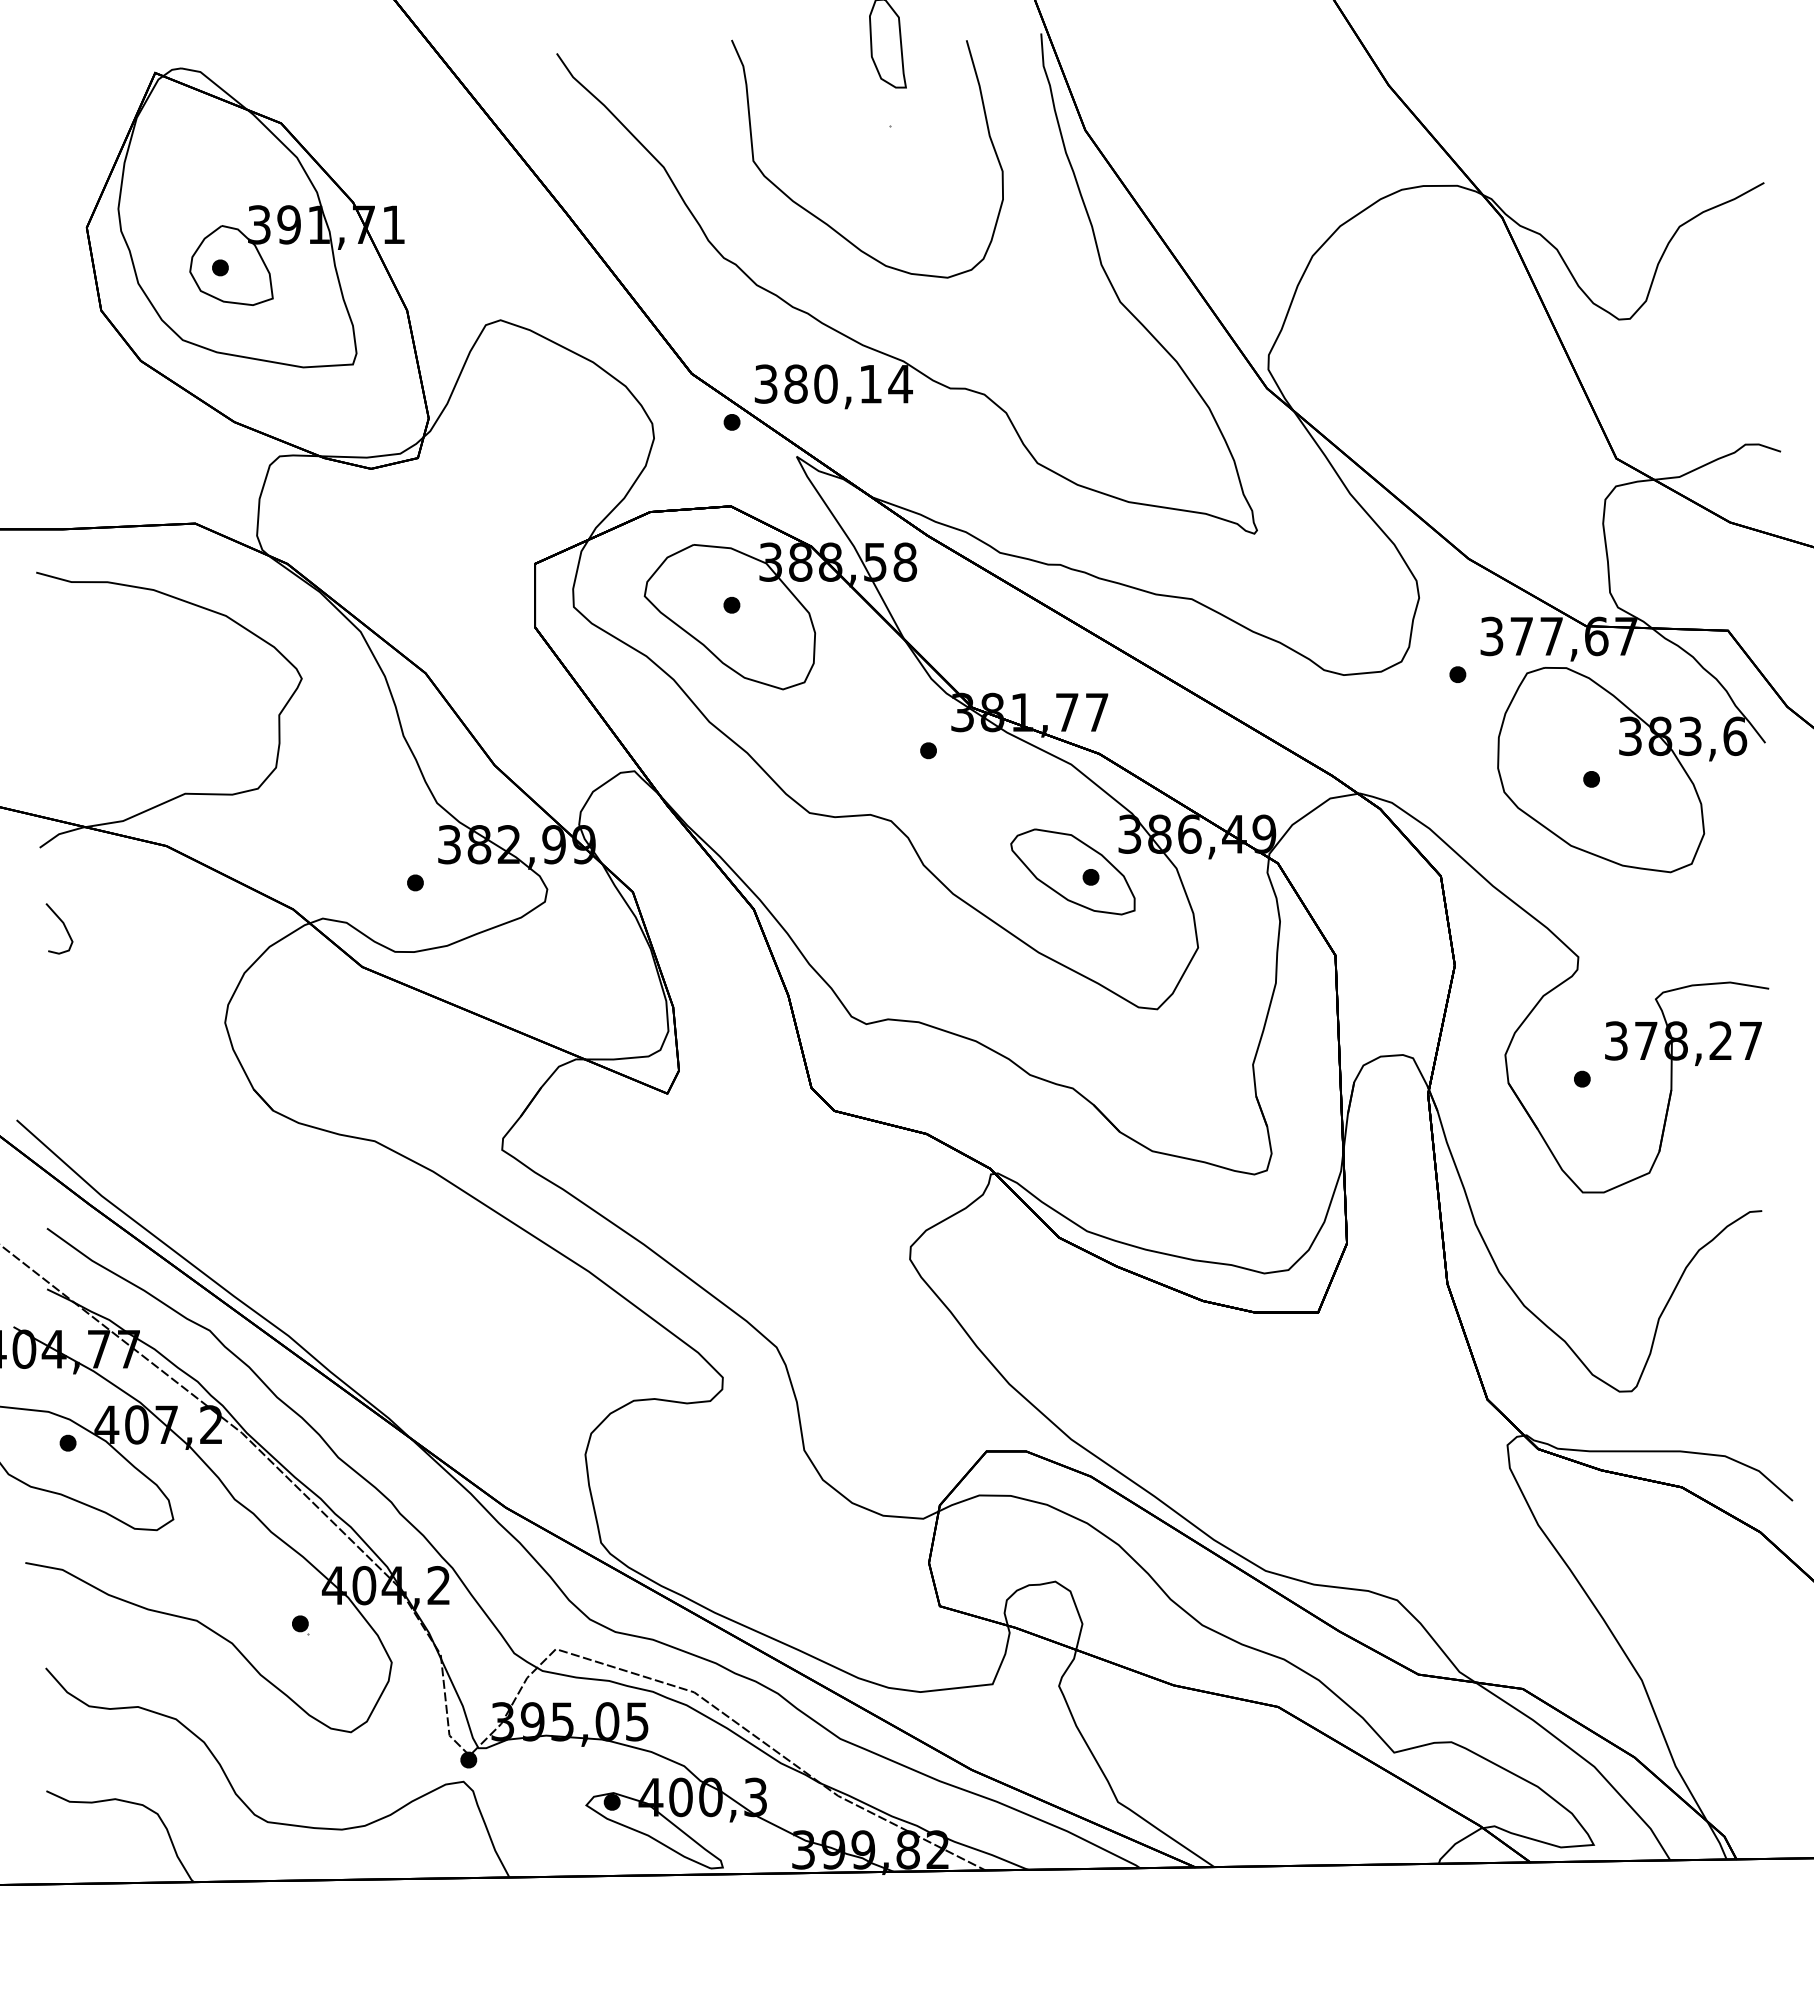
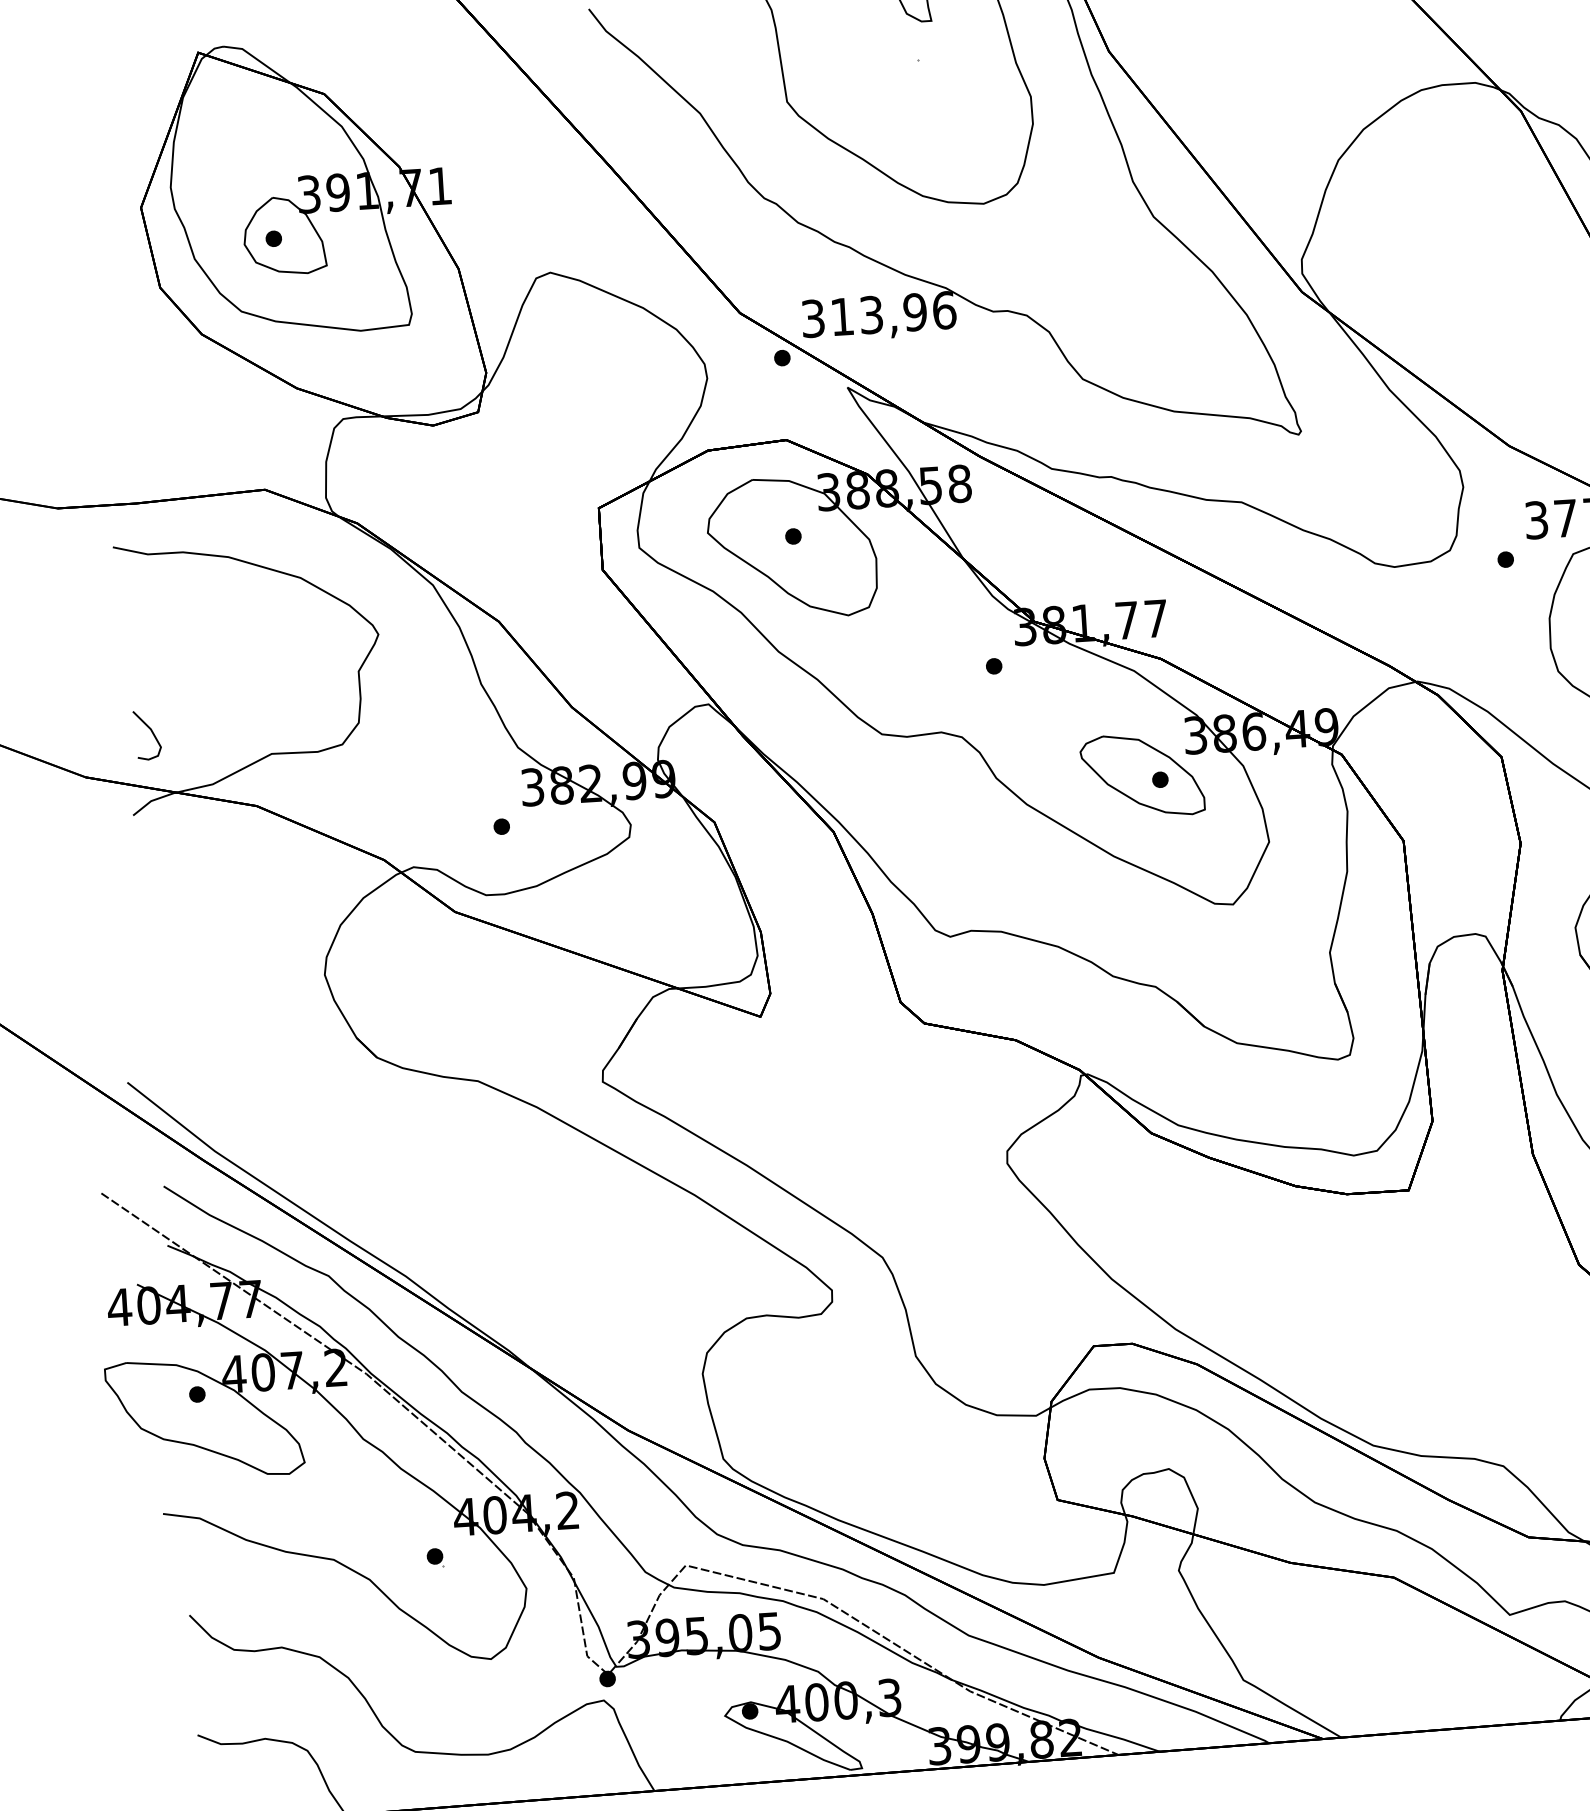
text: (848, 383) -> (893, 313), 380,14 -> 313,96
curve: (63, 925) -> (151, 731), moved

